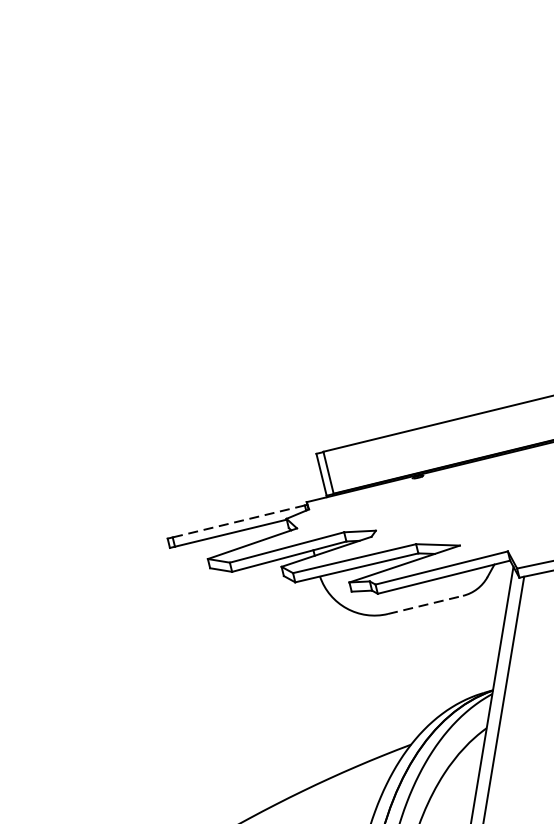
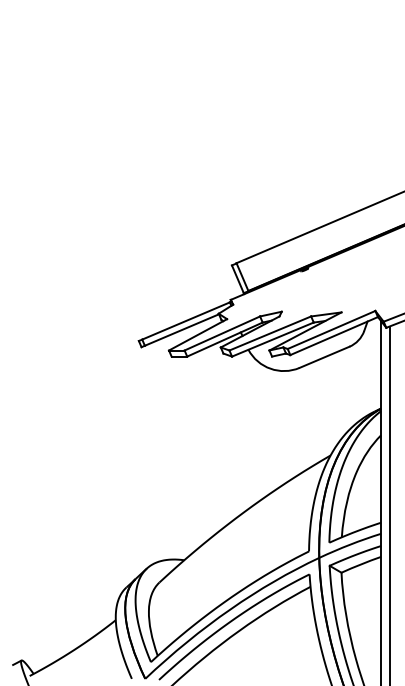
line: (239, 522) -> (186, 321), dashed -> solid
line: (425, 605) -> (324, 357), dashed -> solid

